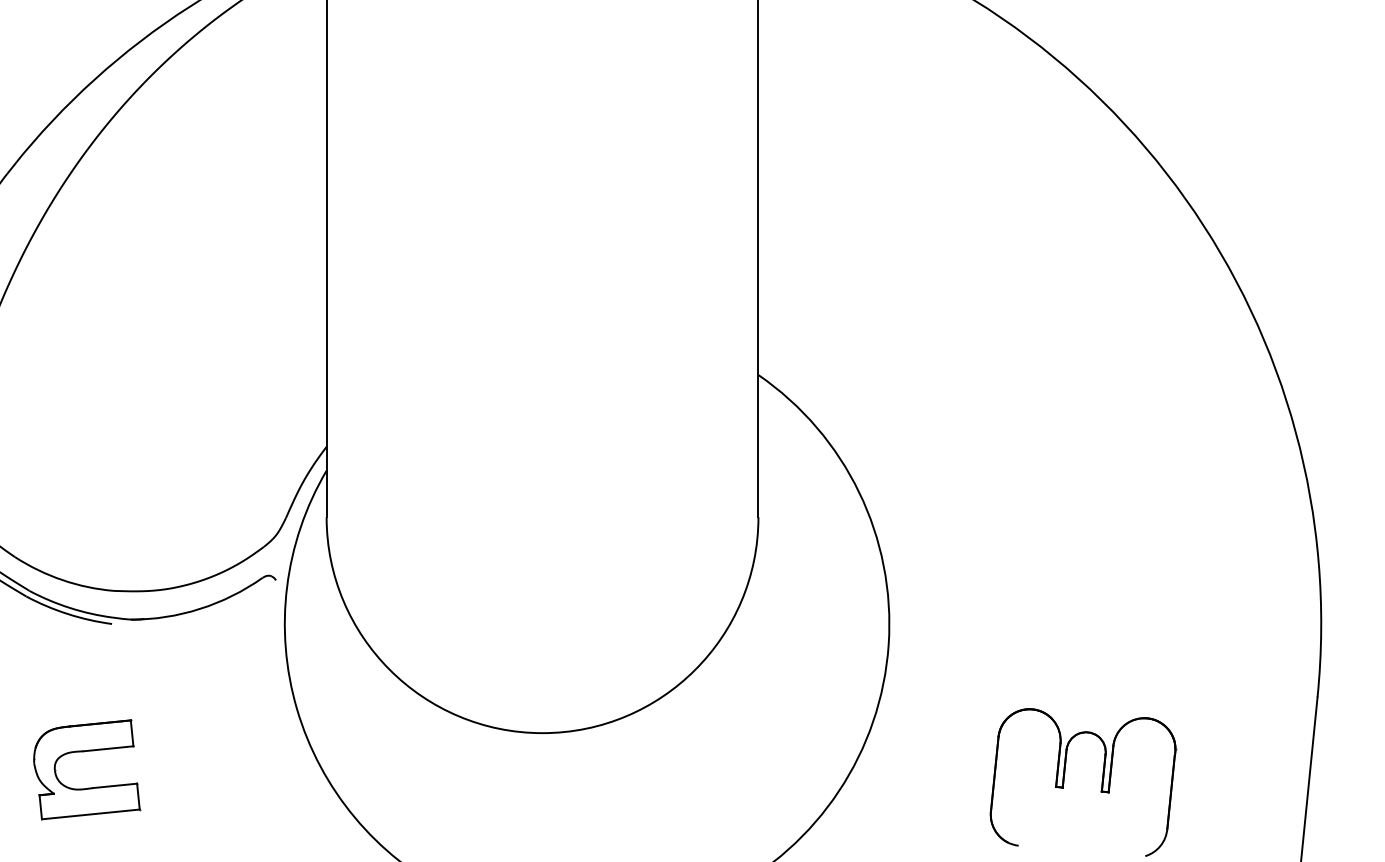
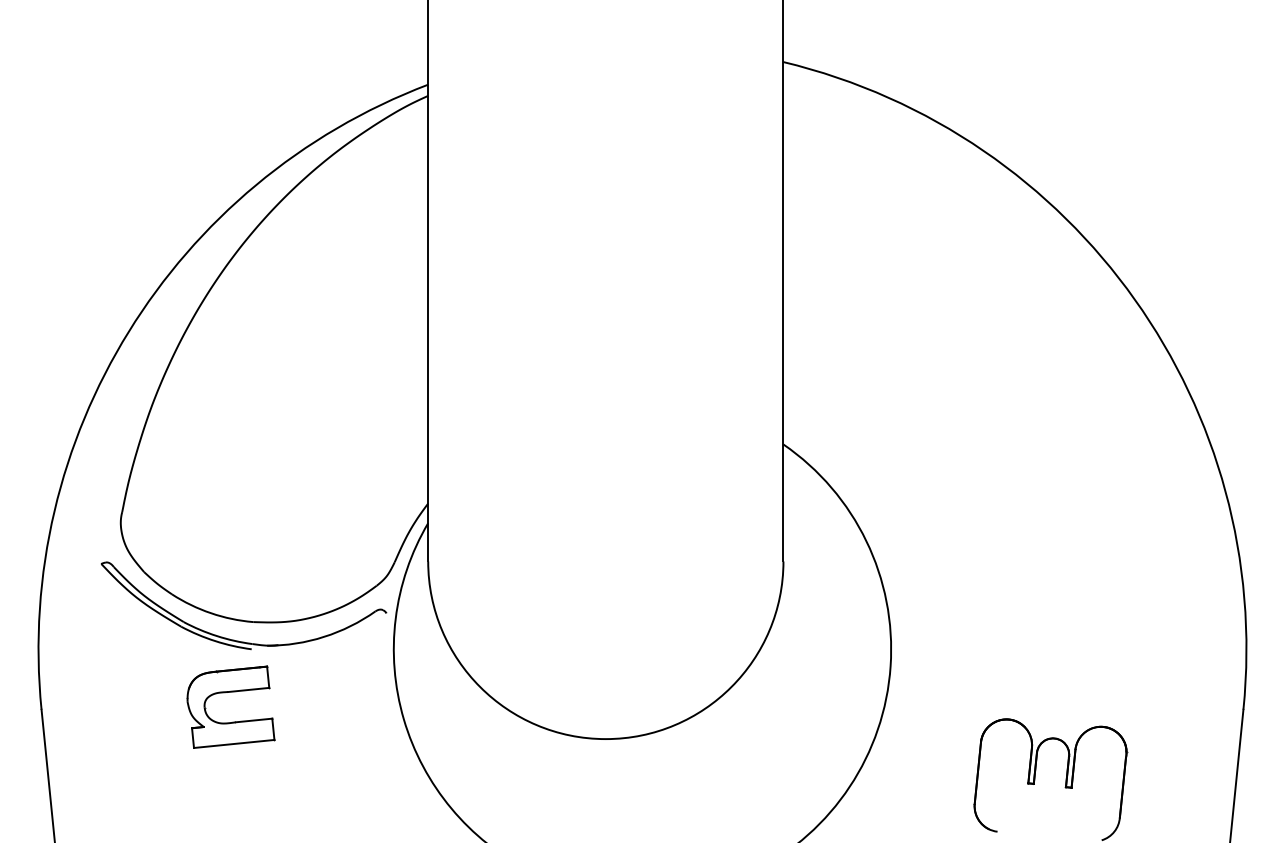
part: (80, 753) -> (225, 693), moved

